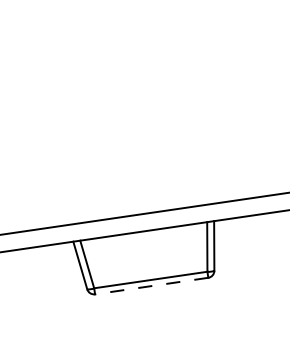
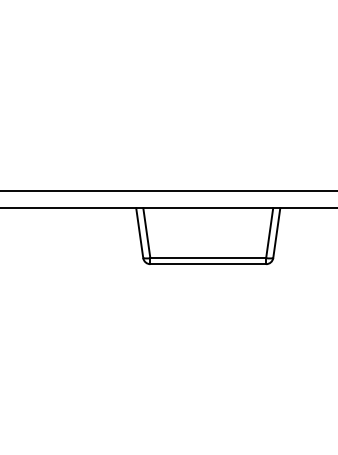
line: (151, 286) -> (208, 264), dashed -> solid

